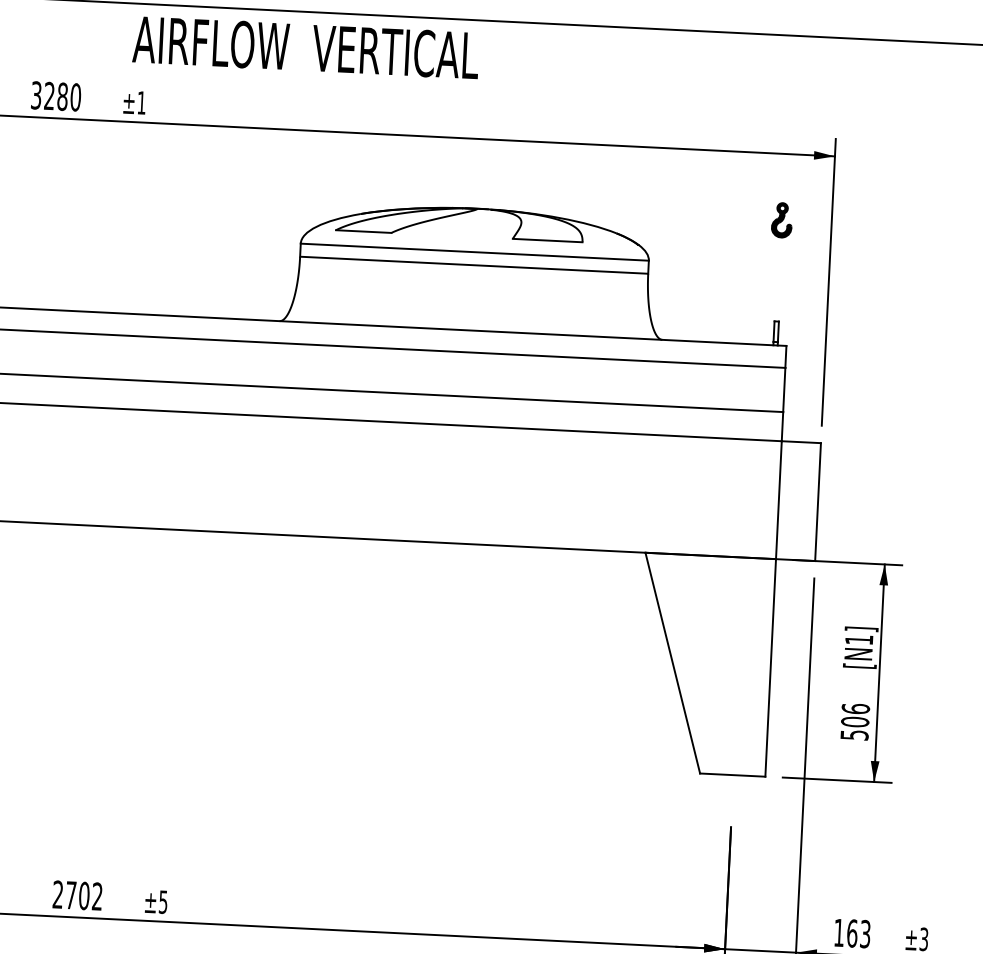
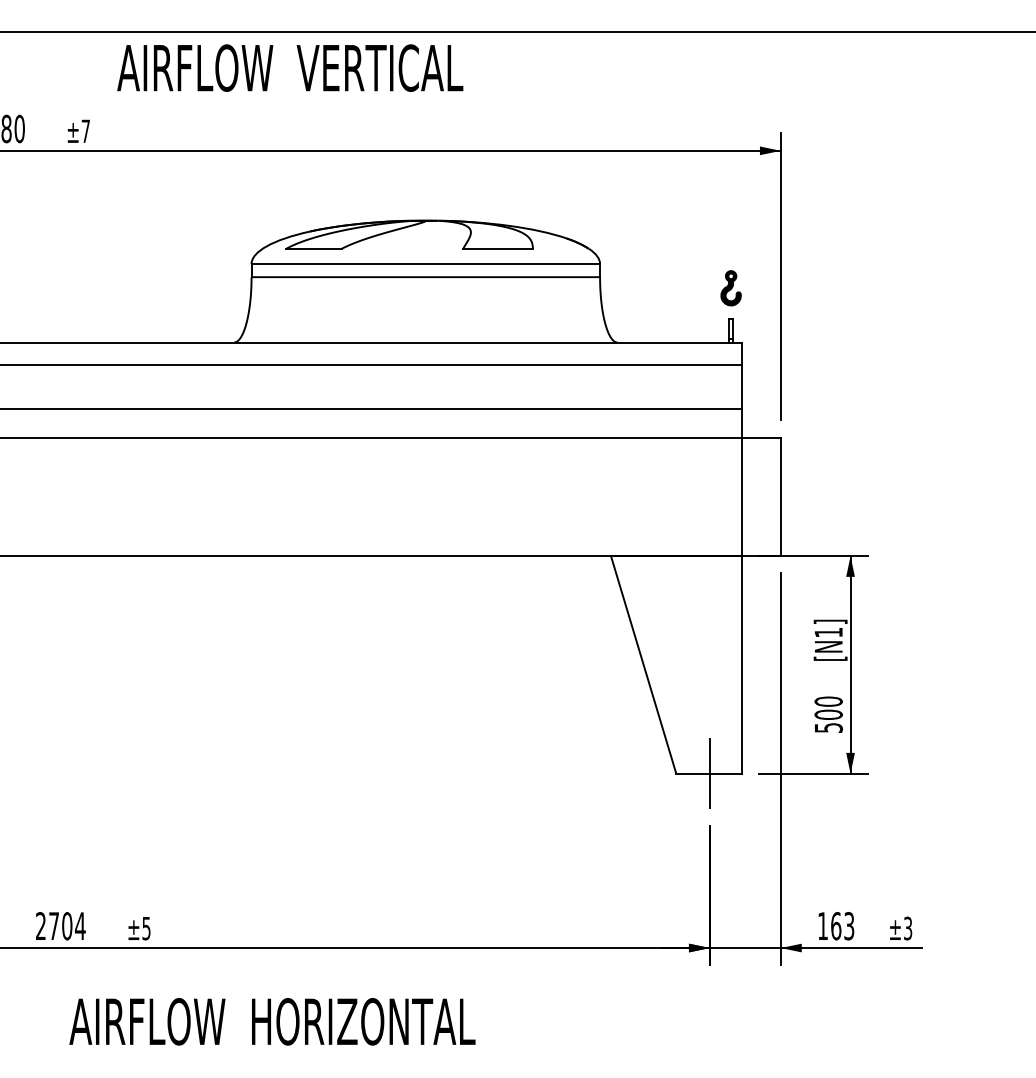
text: (306, 47) -> (290, 67), moved
text: (141, 102) -> (85, 130), ±1 -> ±7
part: (781, 220) -> (730, 288), moved
text: (855, 708) -> (828, 701), 506 -> 500
line: (733, 774) -> (709, 773), added
text: (96, 895) -> (79, 925), 2702 -> 2704

